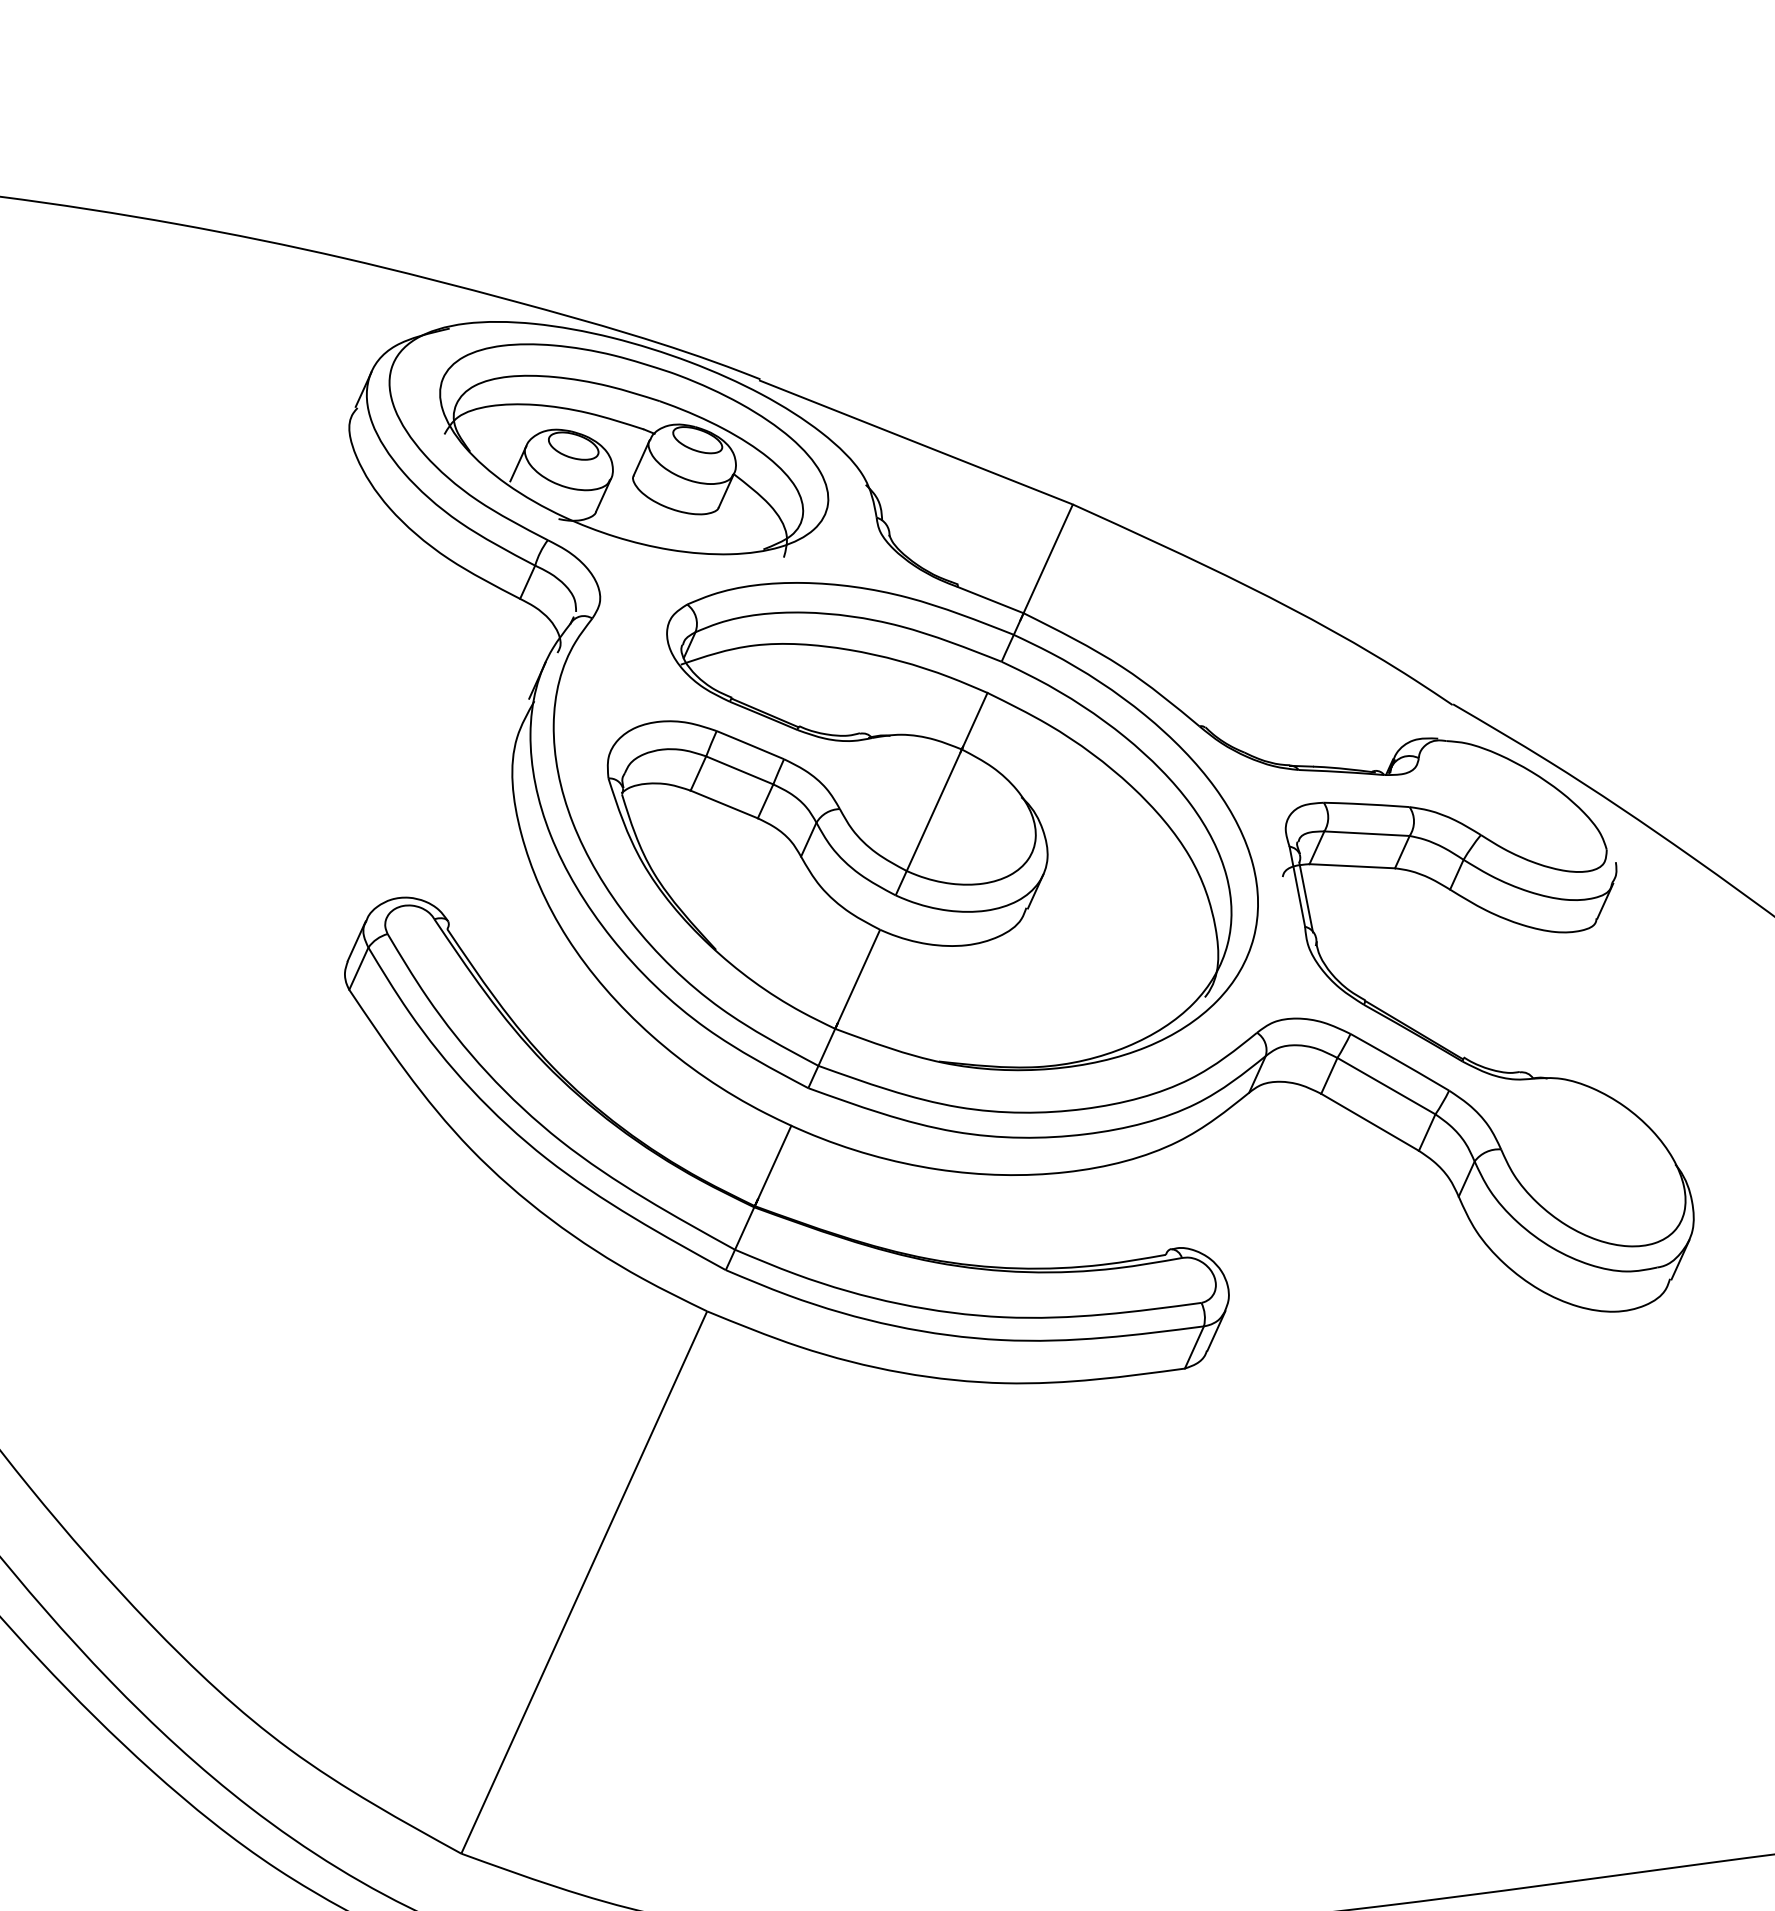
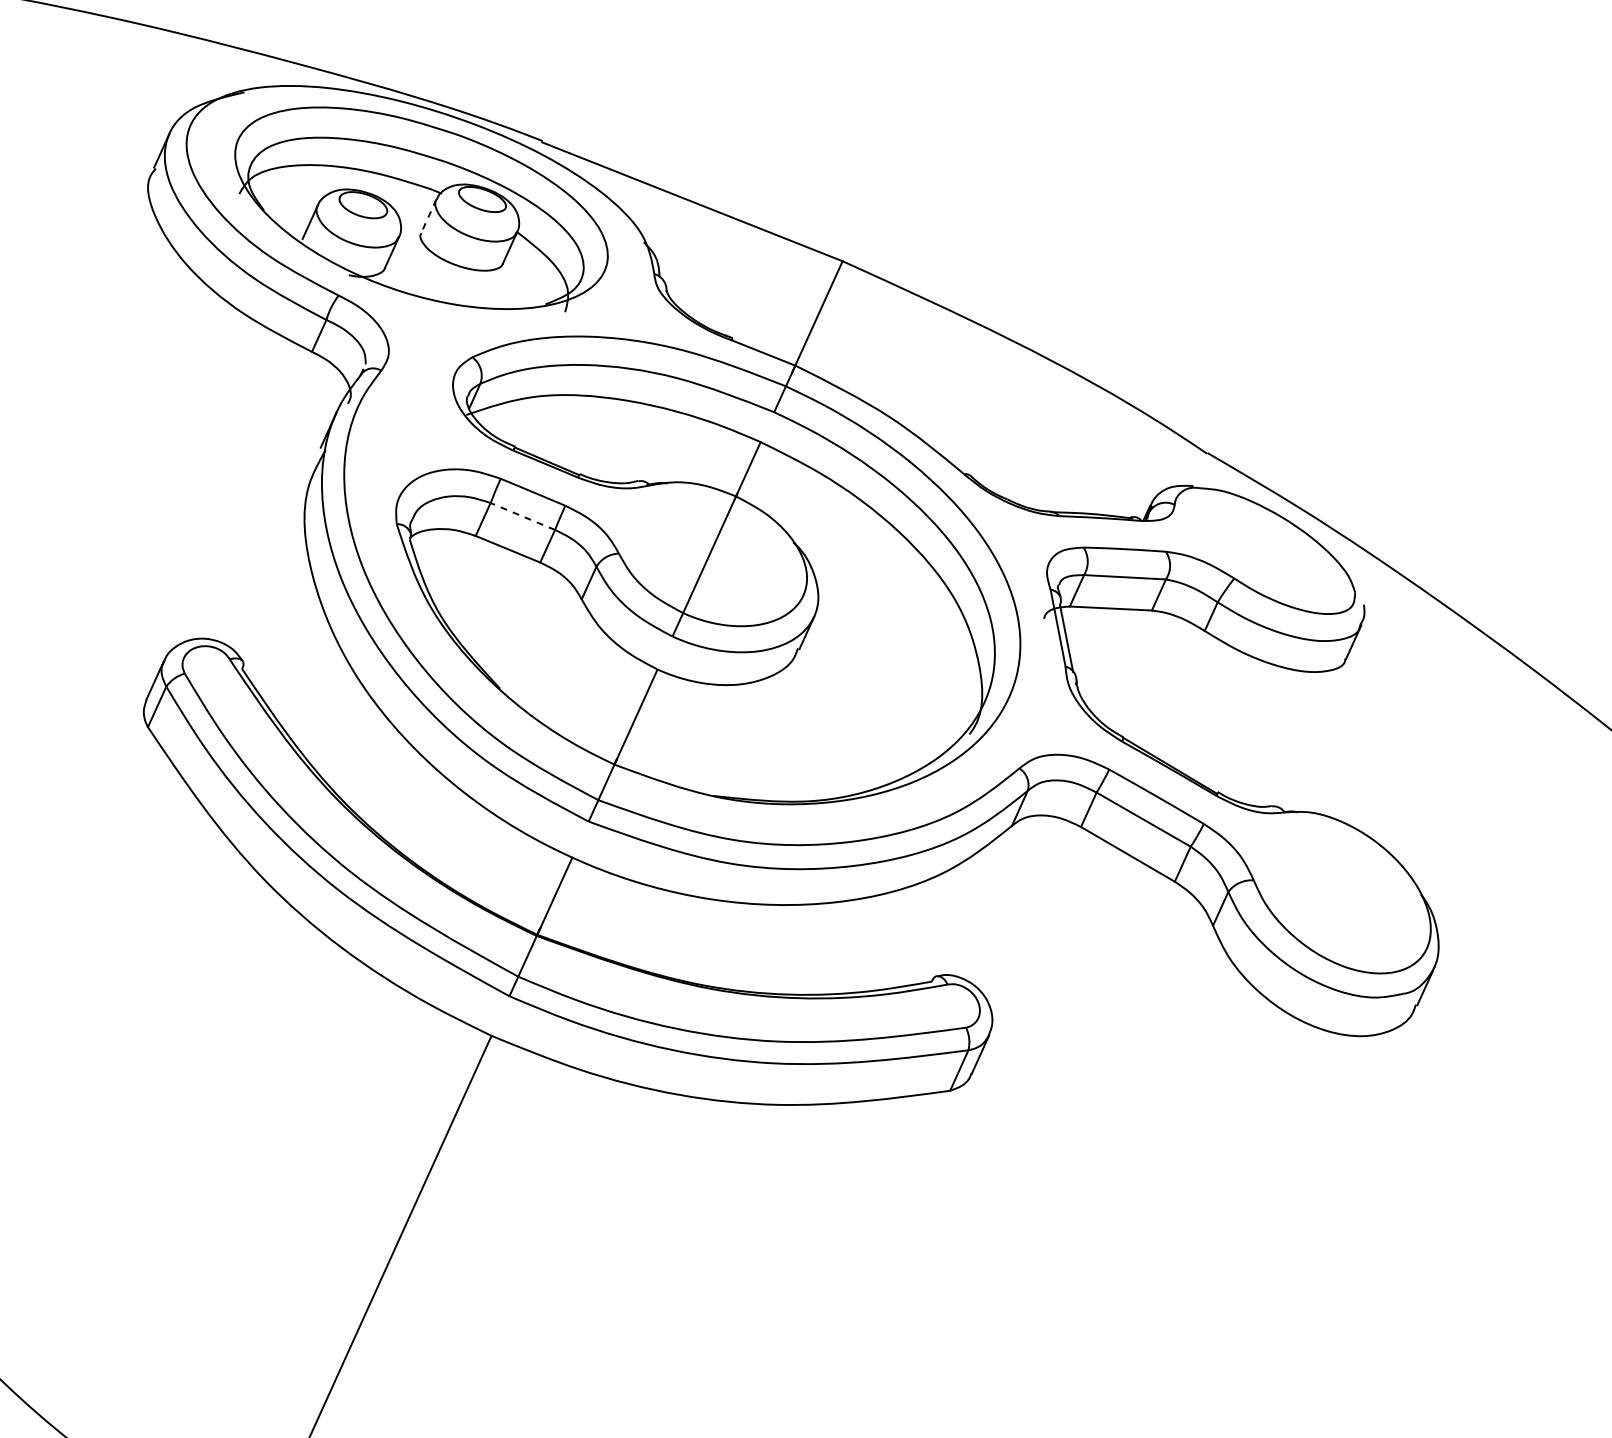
line: (641, 458) -> (428, 217), solid -> dashed
line: (739, 770) -> (522, 516), solid -> dashed

